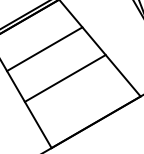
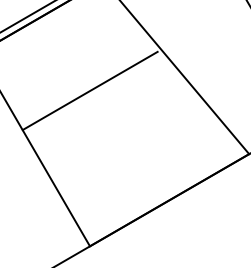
line: (44, 49) -> (89, 91), moved
line: (64, 78) -> (112, 121), removed

